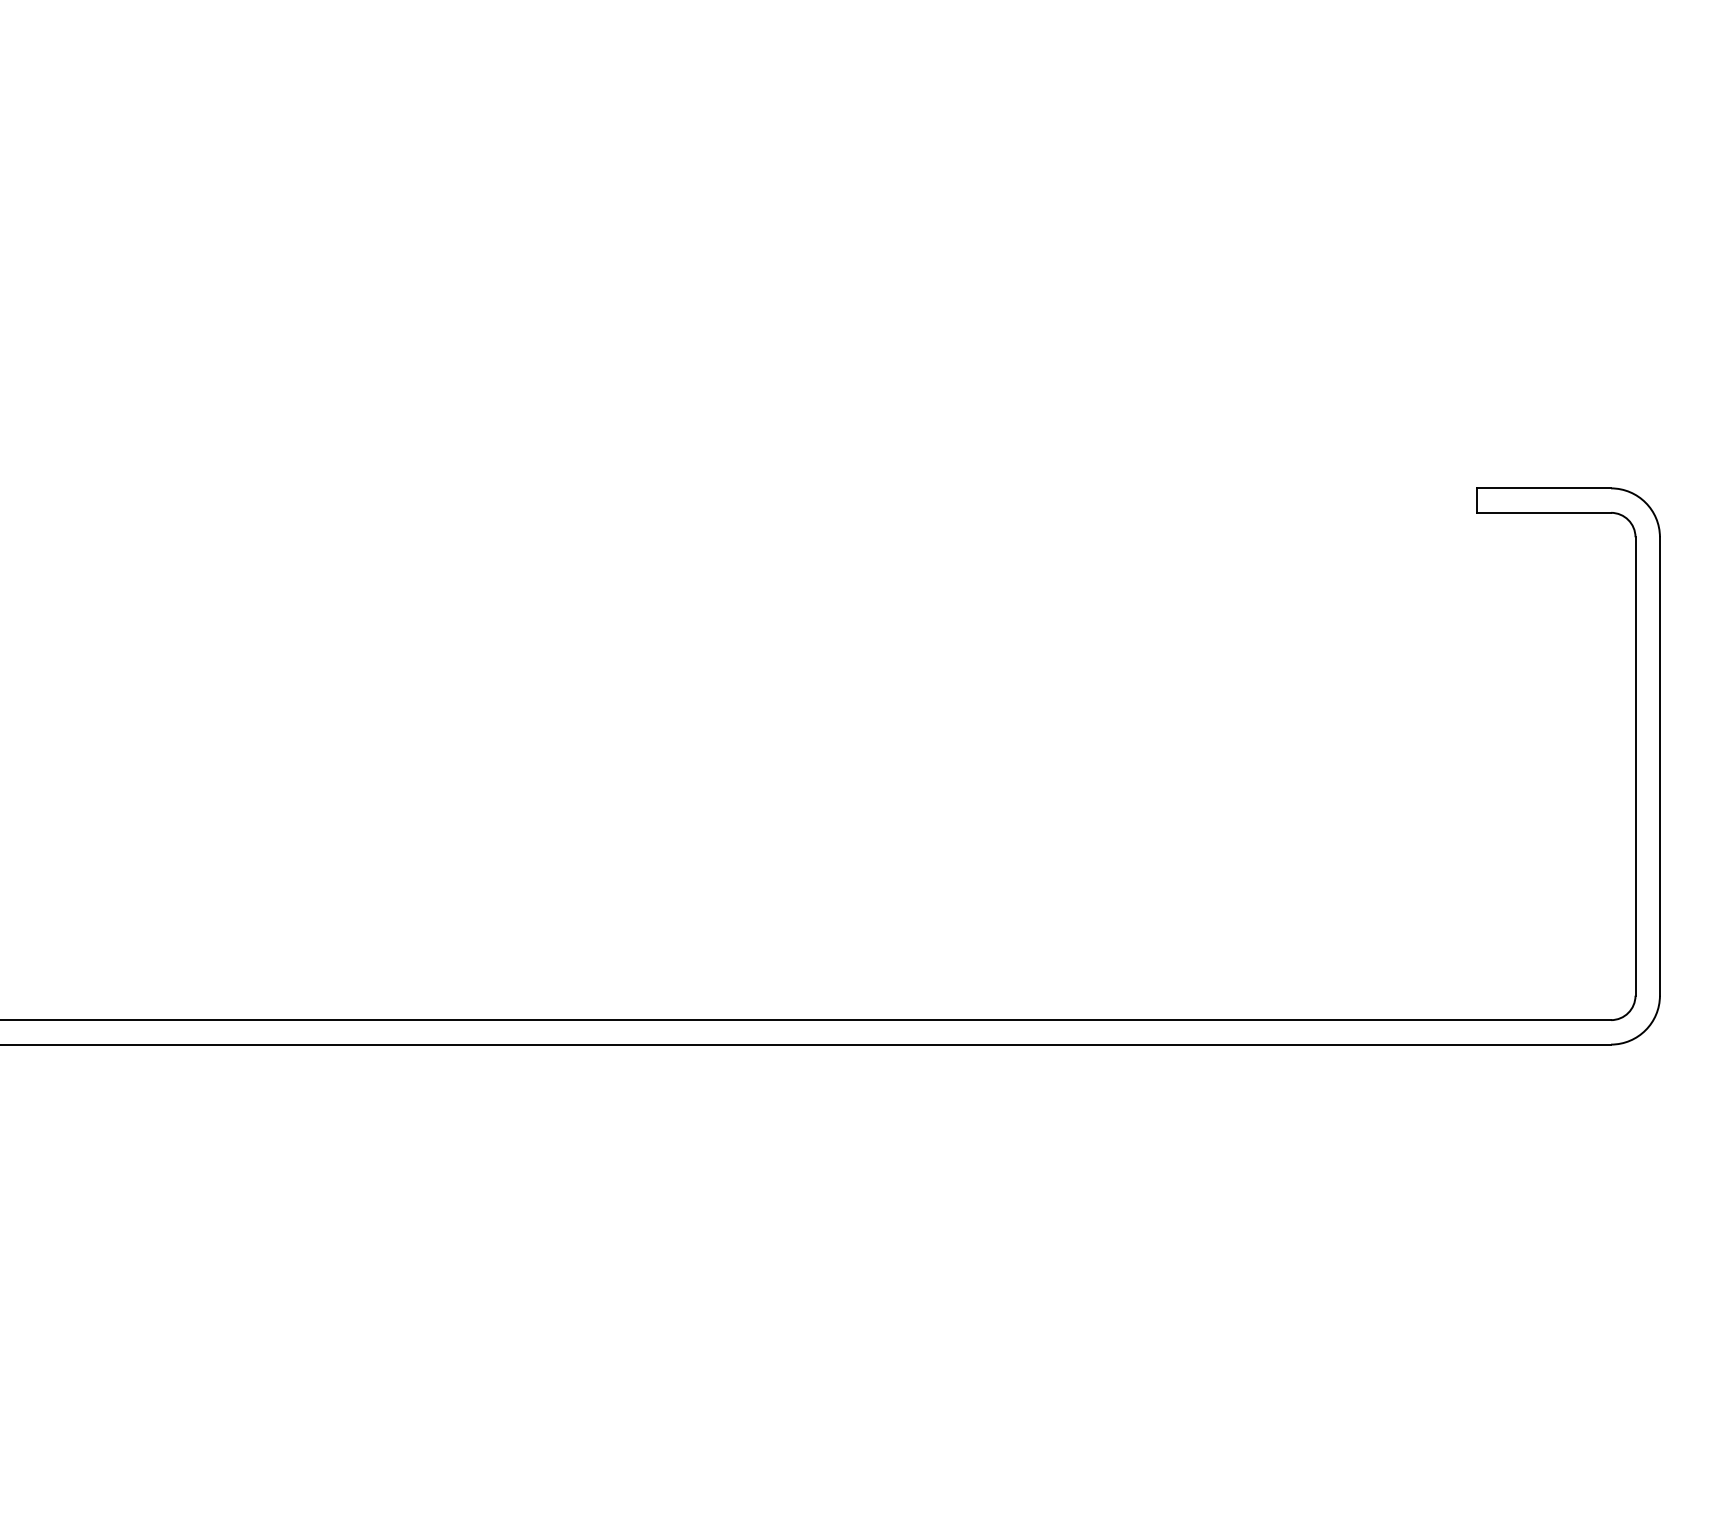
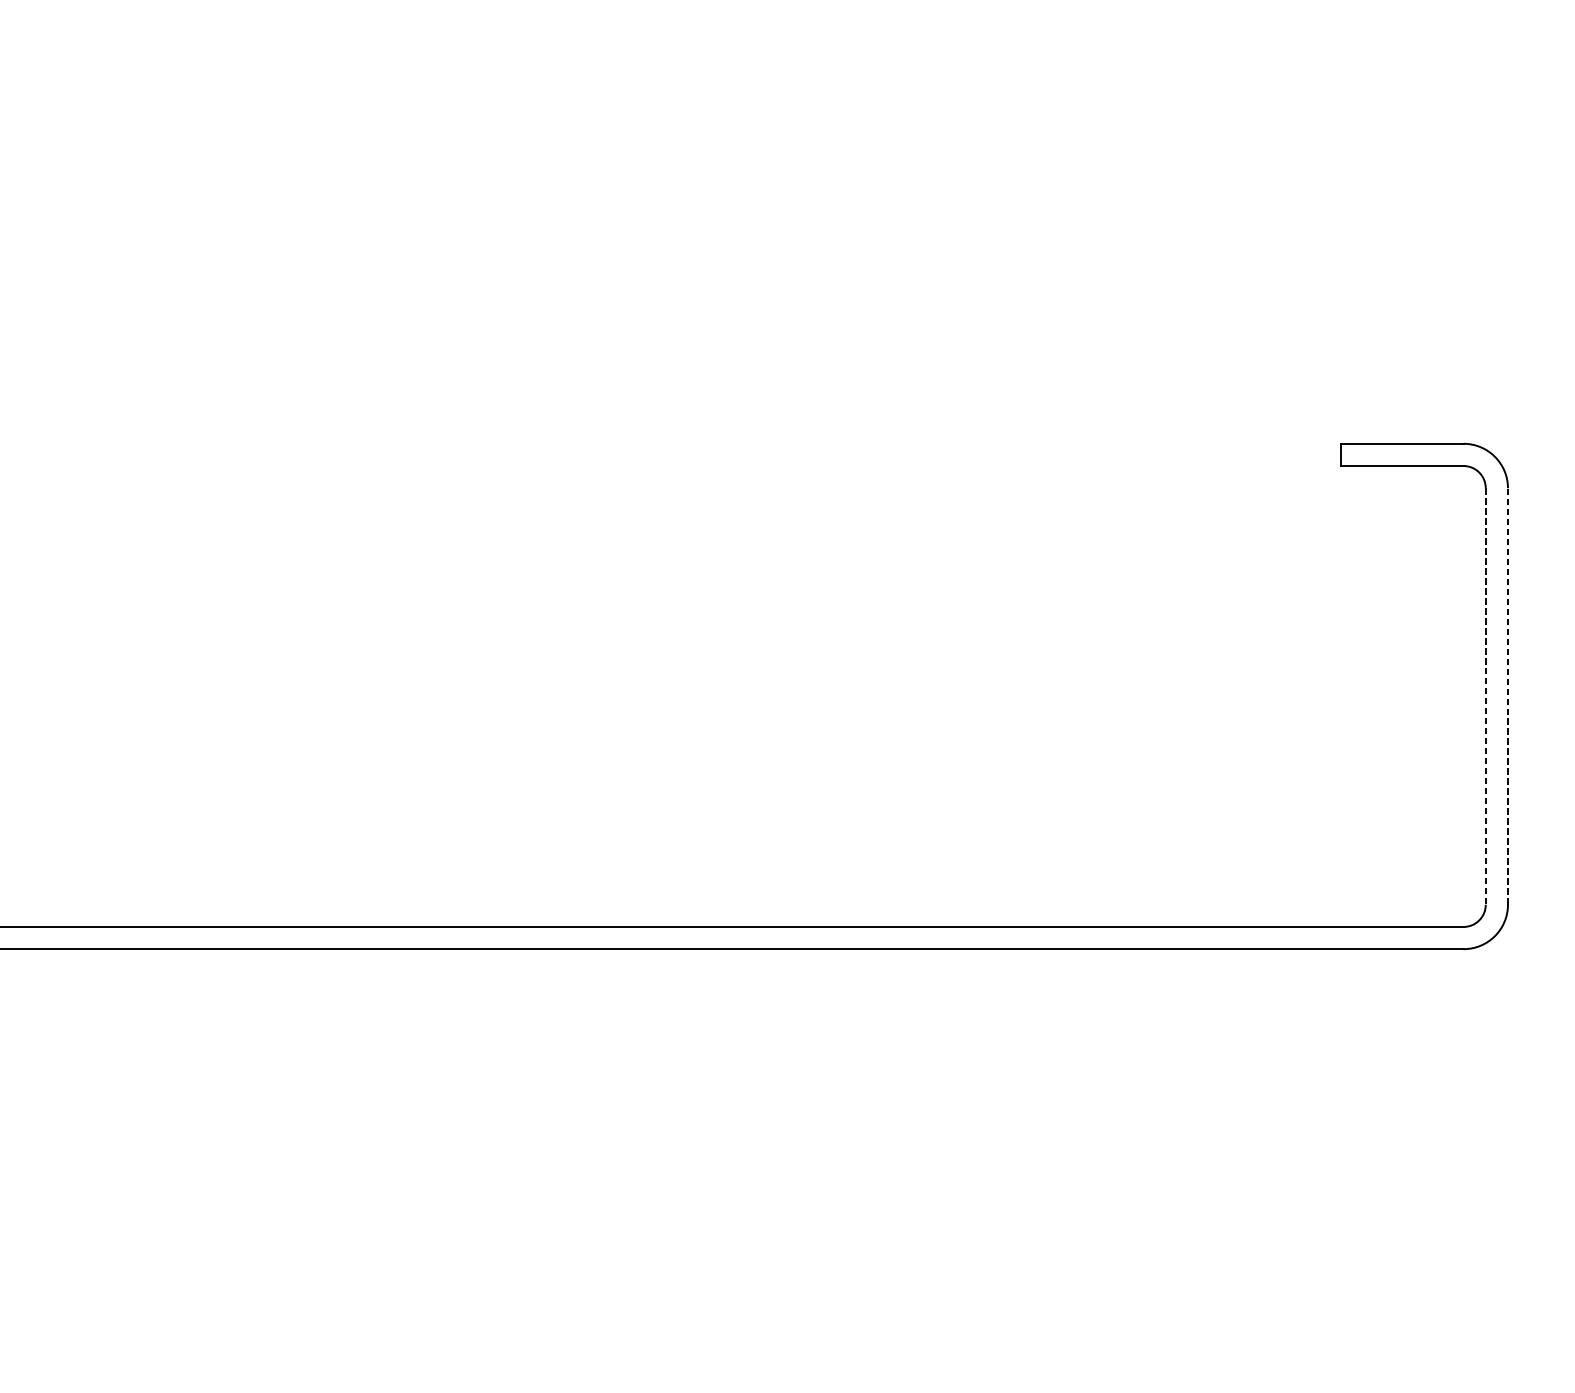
line: (1635, 766) -> (1485, 696), solid -> dashed
line: (1659, 766) -> (1507, 696), solid -> dashed

